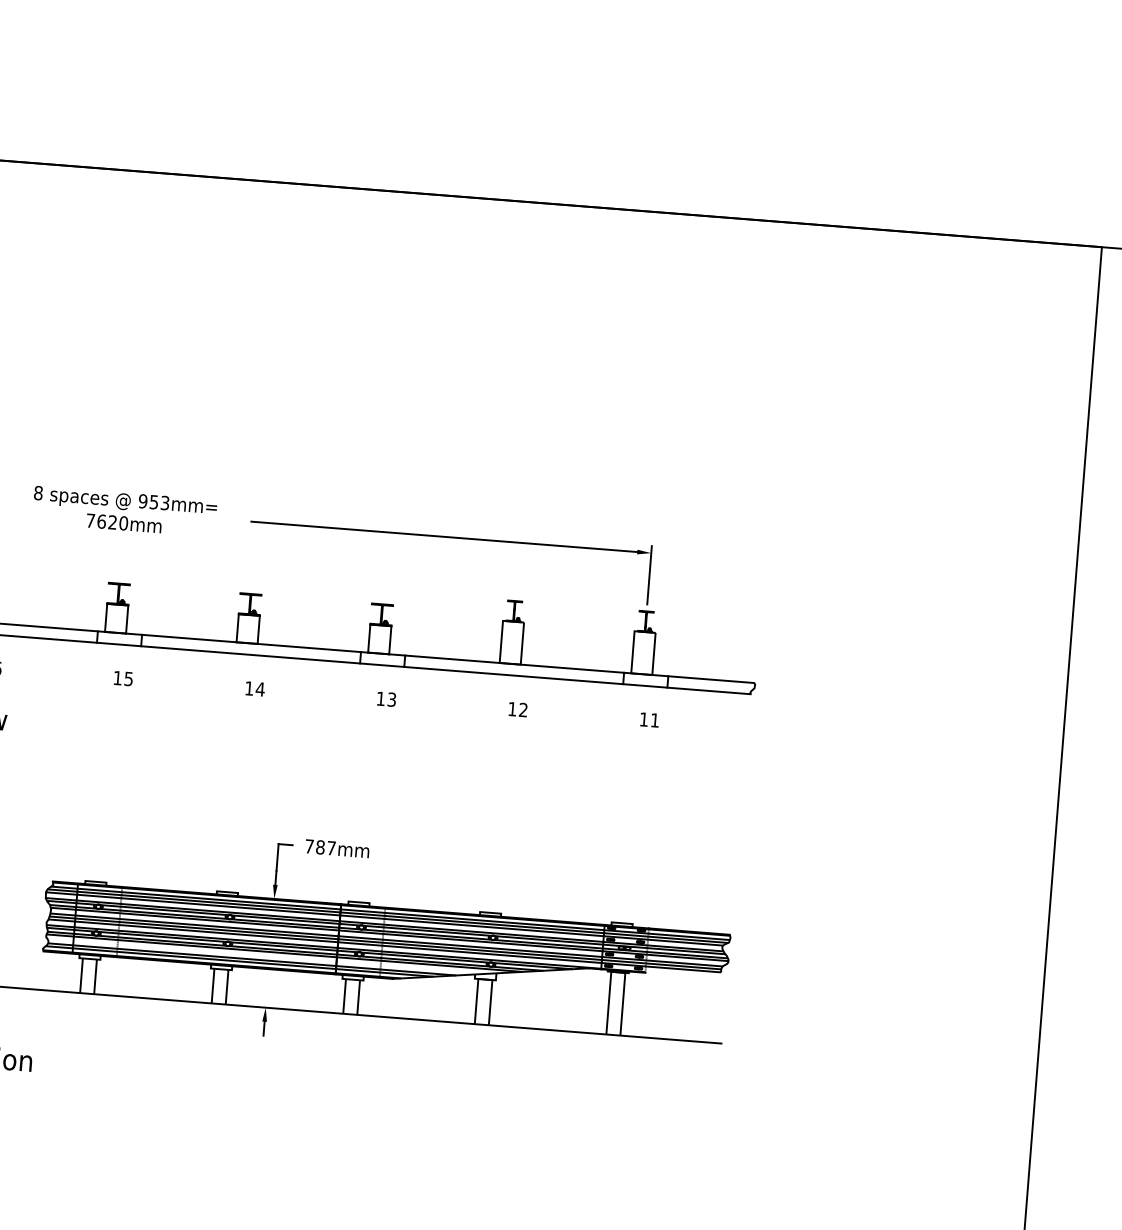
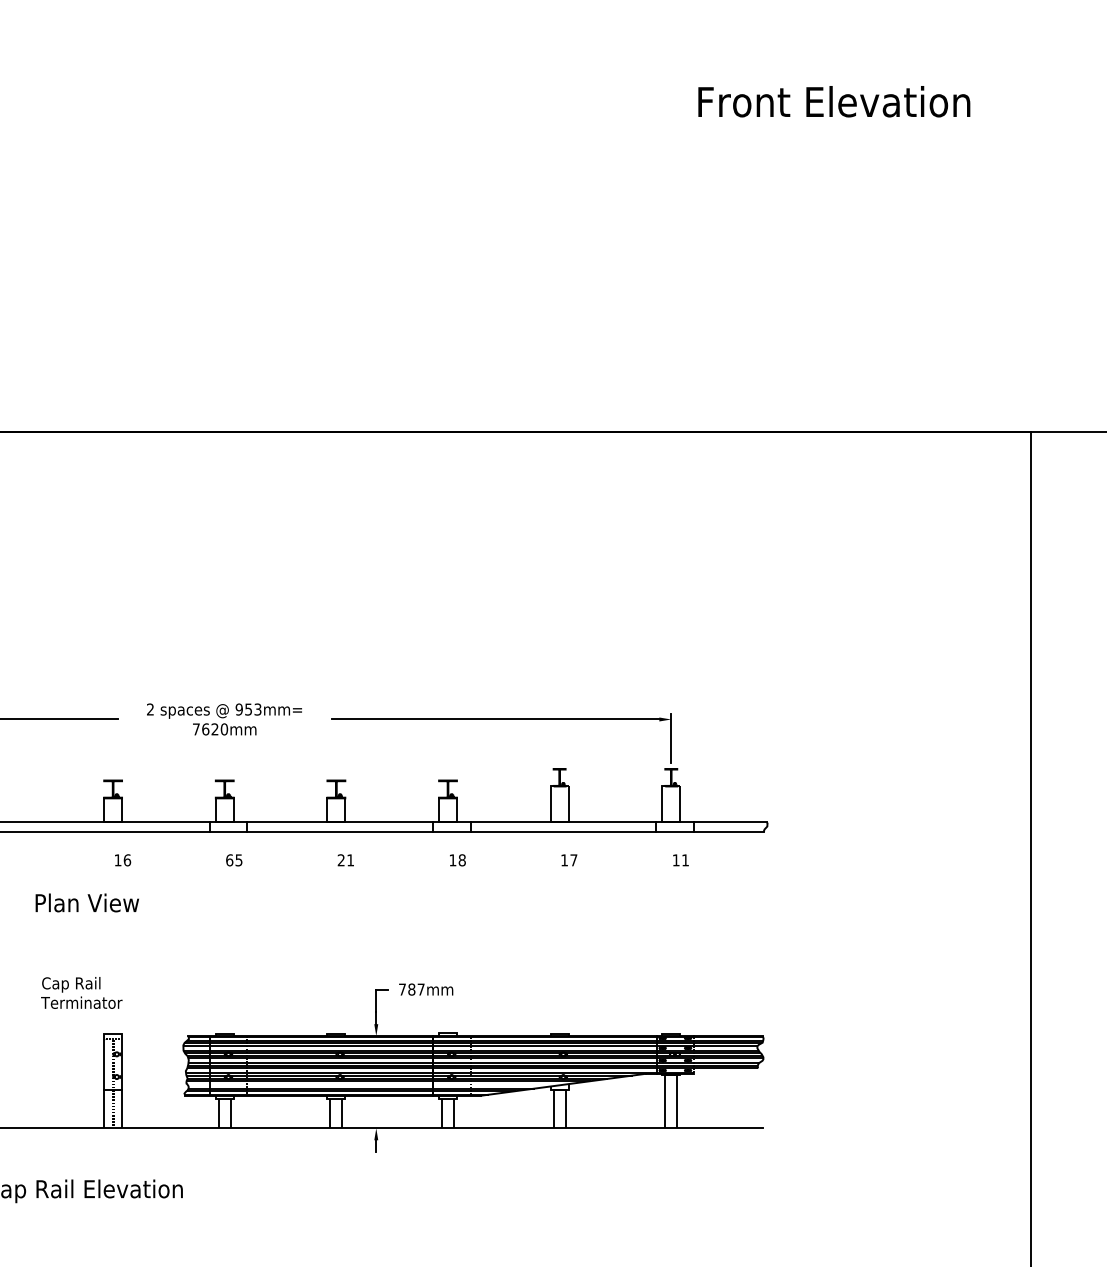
text: (38, 493) -> (150, 709), 8 -> 2
text: (117, 678) -> (229, 860), 15 -> 65
text: (254, 689) -> (345, 860), 14 -> 21
text: (391, 699) -> (461, 860), 13 -> 18
text: (523, 710) -> (573, 860), 12 -> 17

